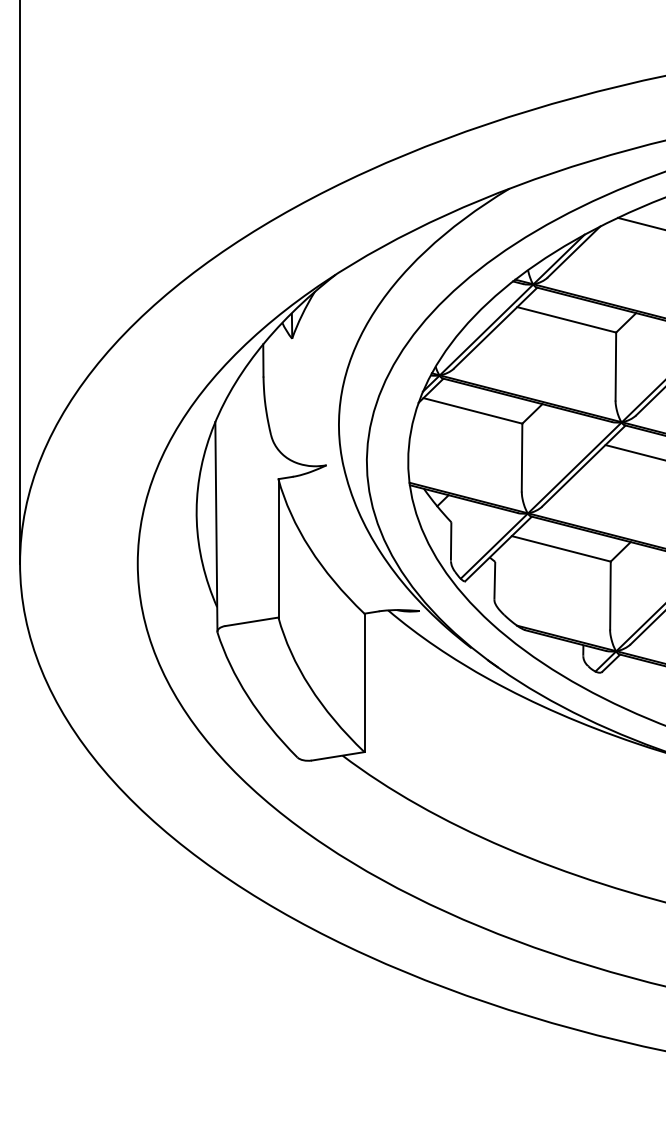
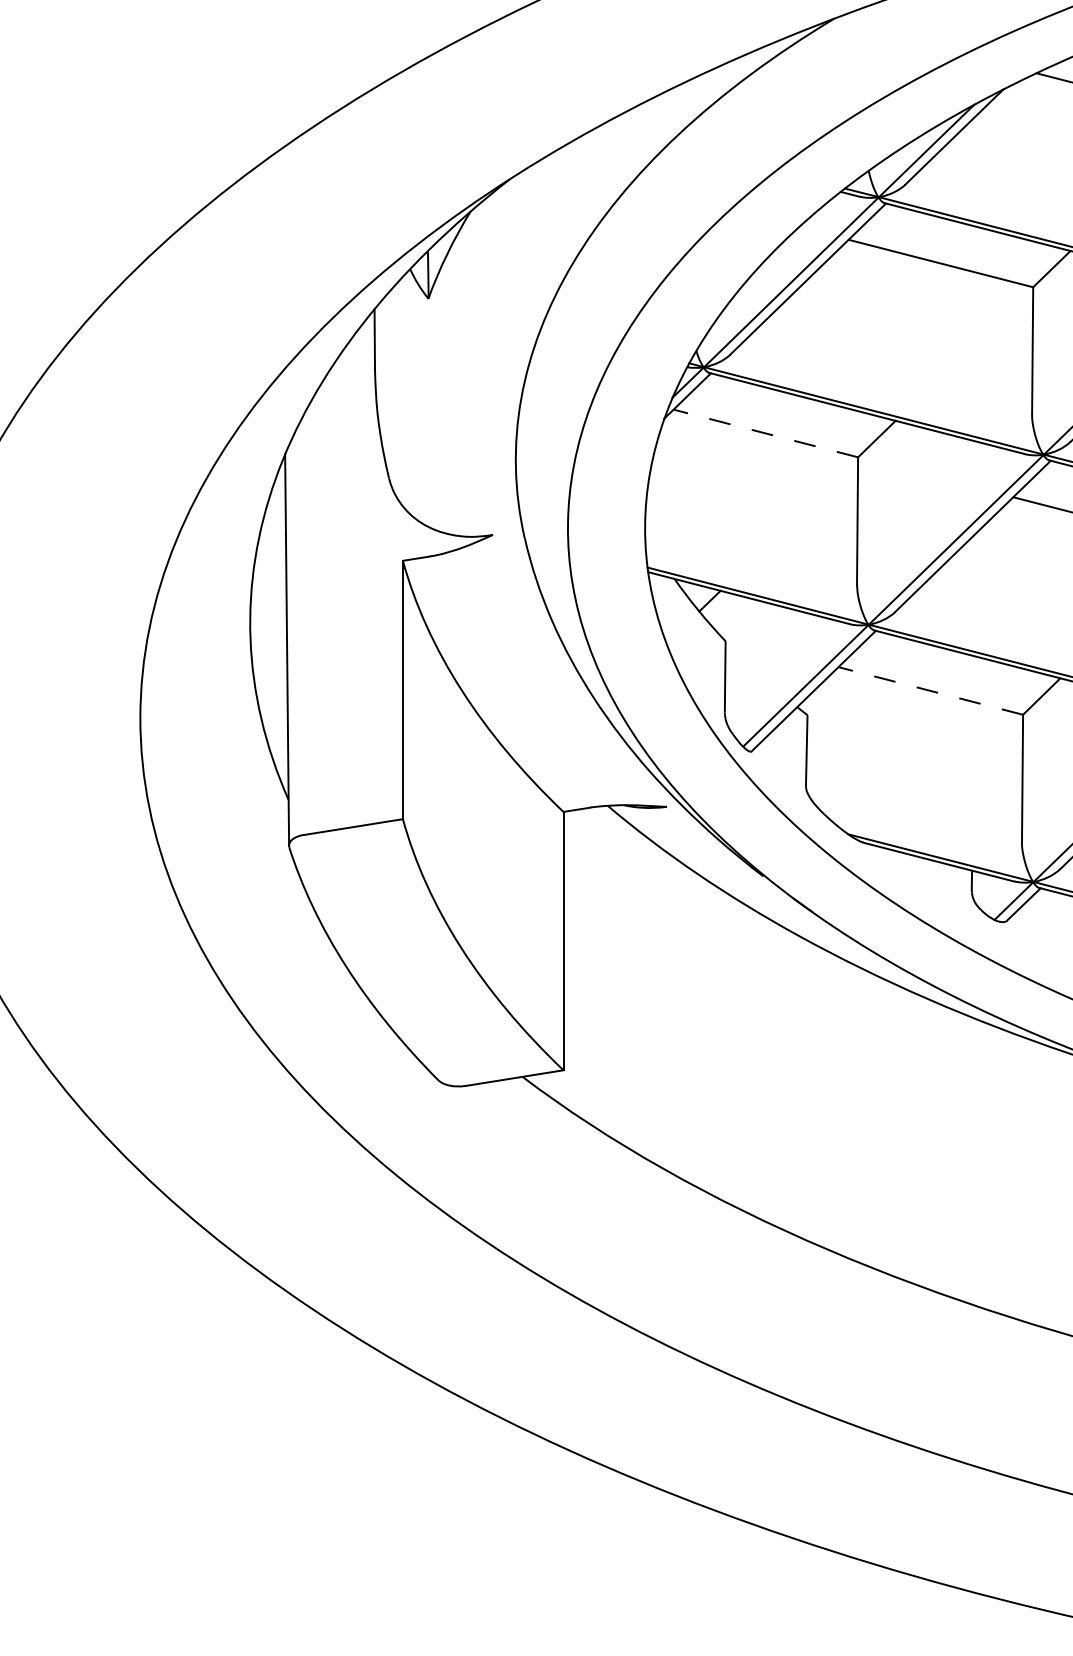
line: (472, 410) -> (765, 432), solid -> dashed
line: (560, 548) -> (929, 690), solid -> dashed

